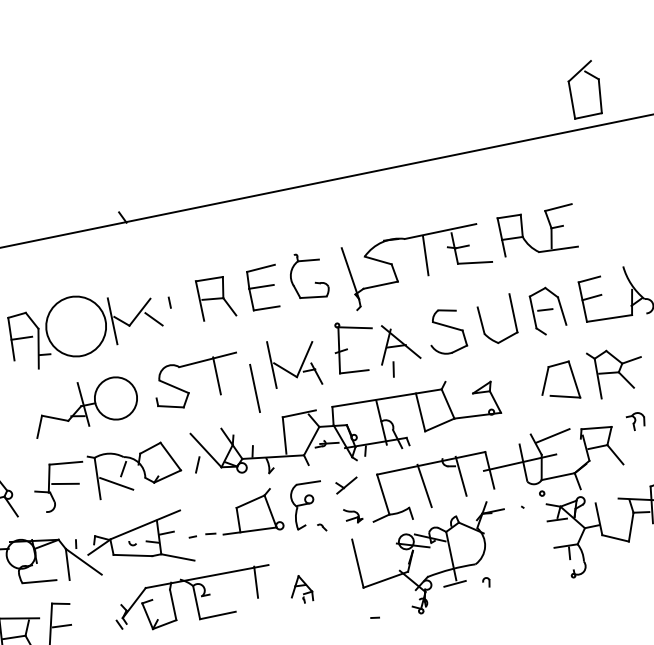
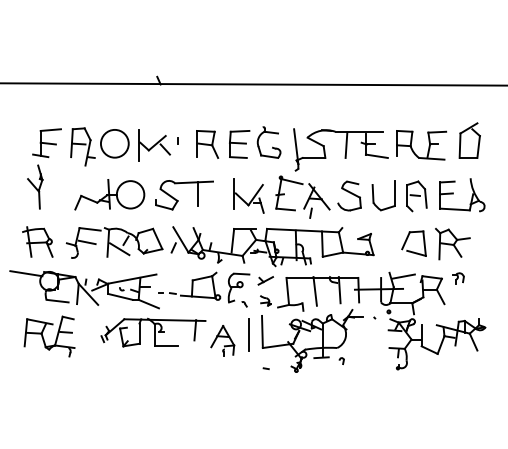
part: (584, 89) -> (469, 140), moved
circle: (75, 326) -> (114, 143), size x0.71
line: (253, 388) -> (248, 334), moved
part: (300, 589) -> (222, 340), size x1.67

